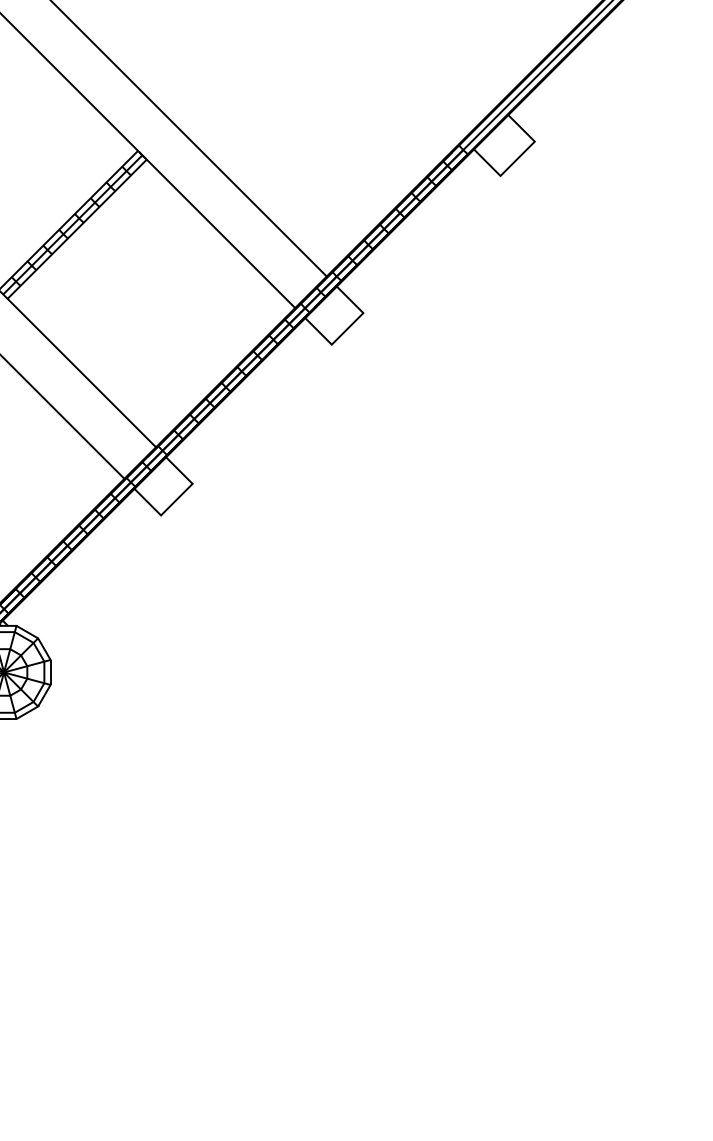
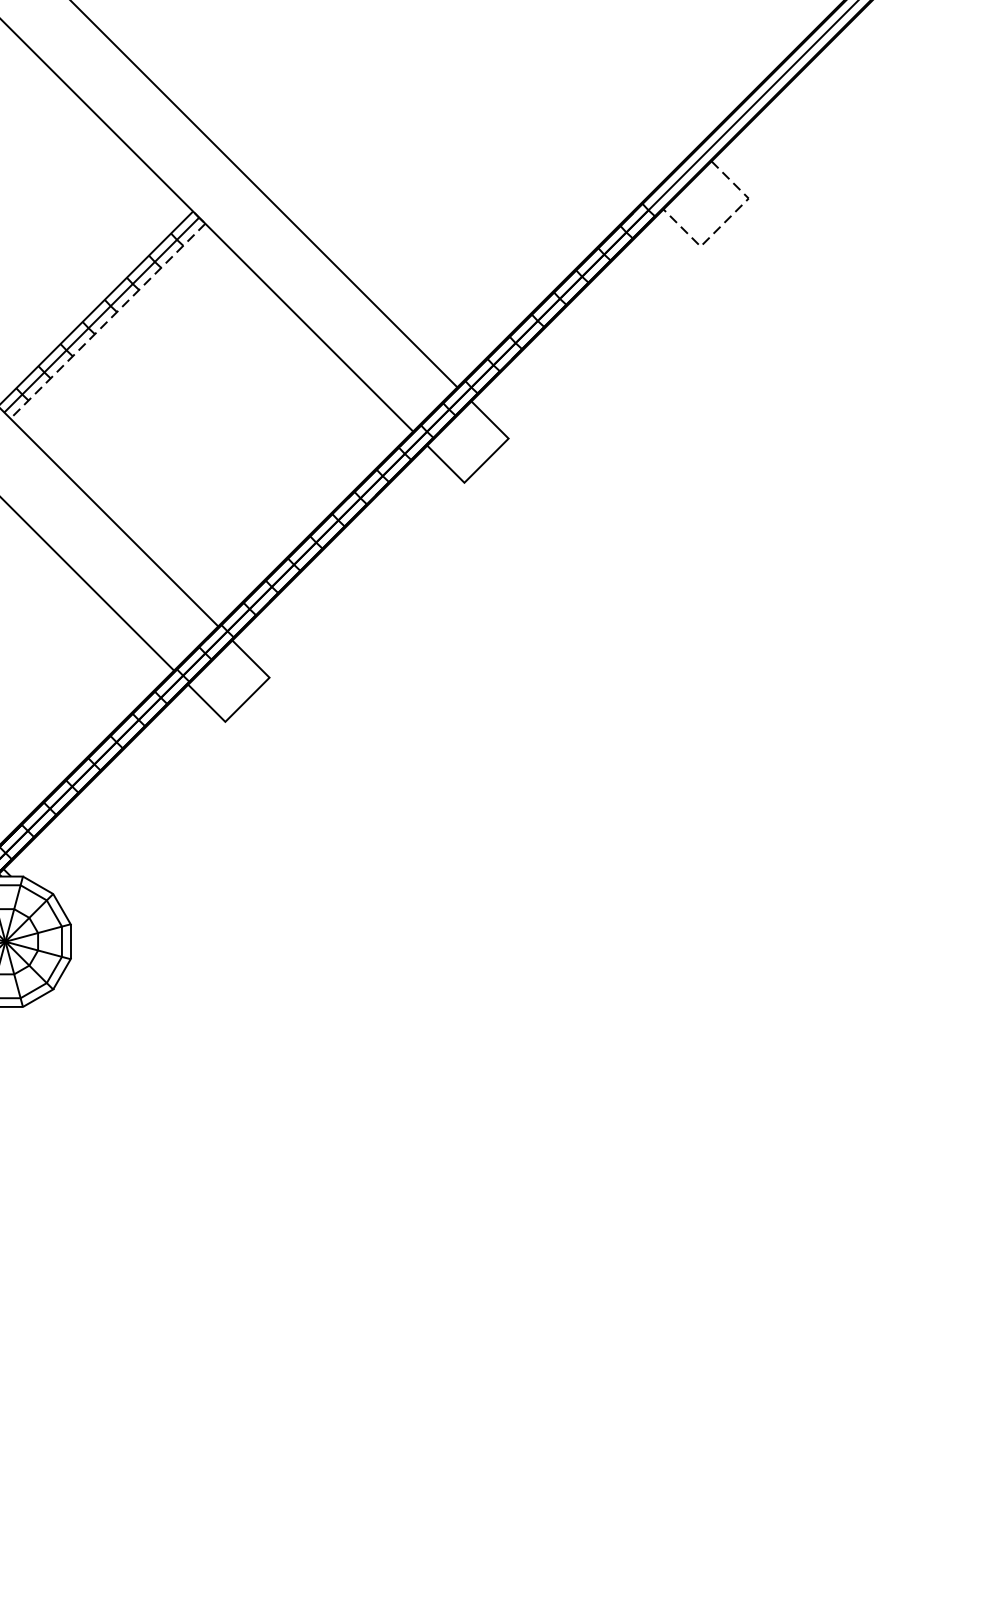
line: (517, 159) -> (724, 223), solid -> dashed
line: (76, 229) -> (106, 321), solid -> dashed

